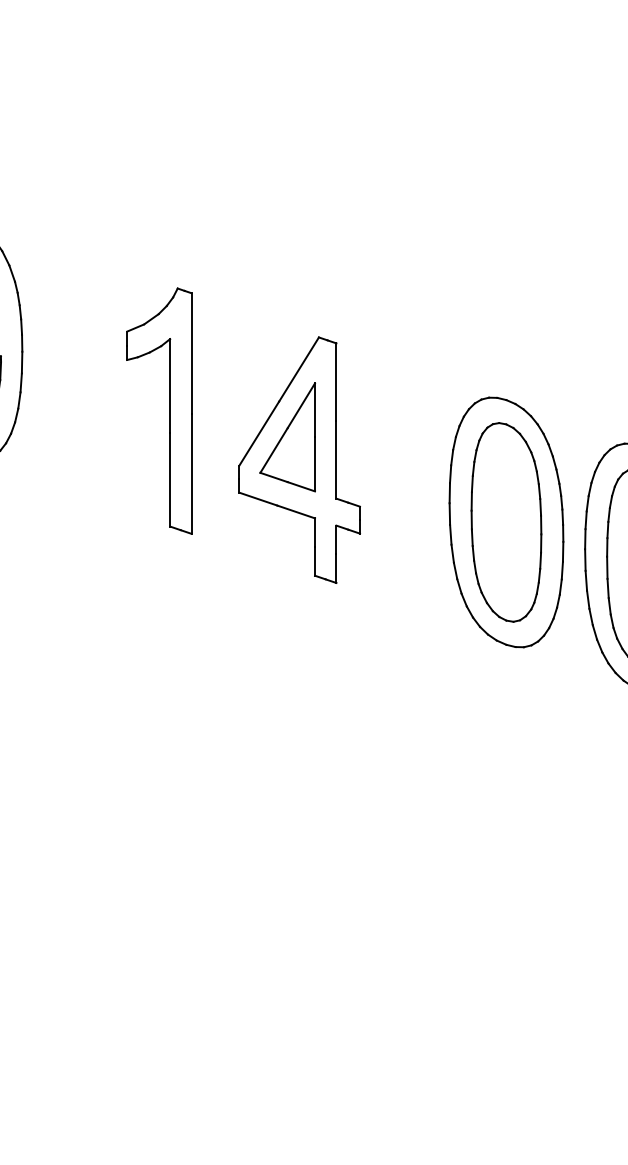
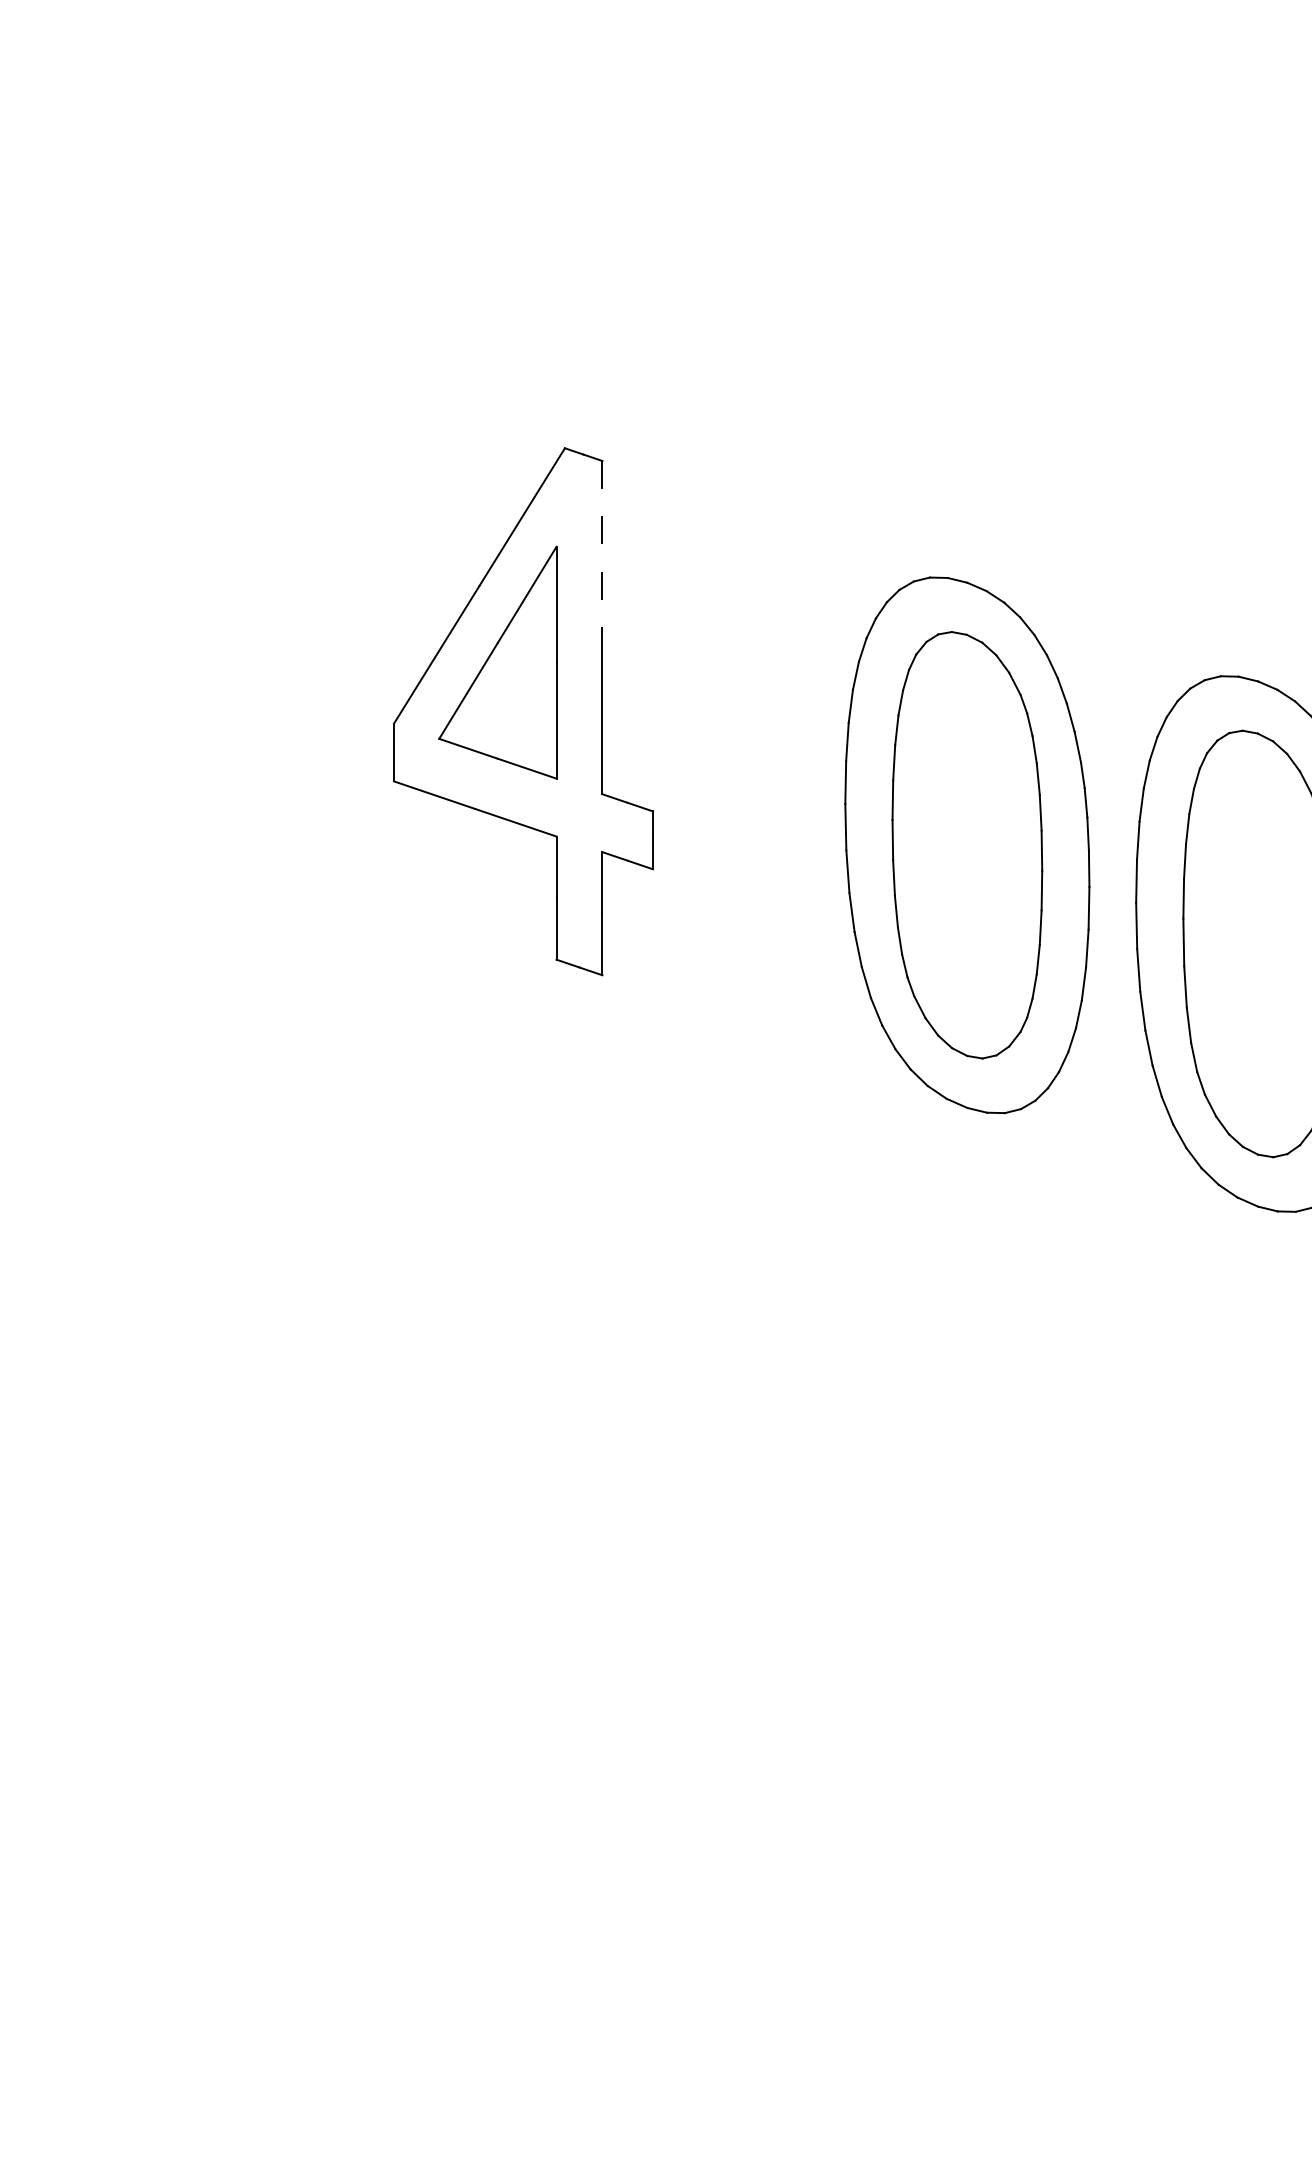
line: (336, 382) -> (602, 544), solid -> dashed
part: (169, 410) -> (244, 605), removed

